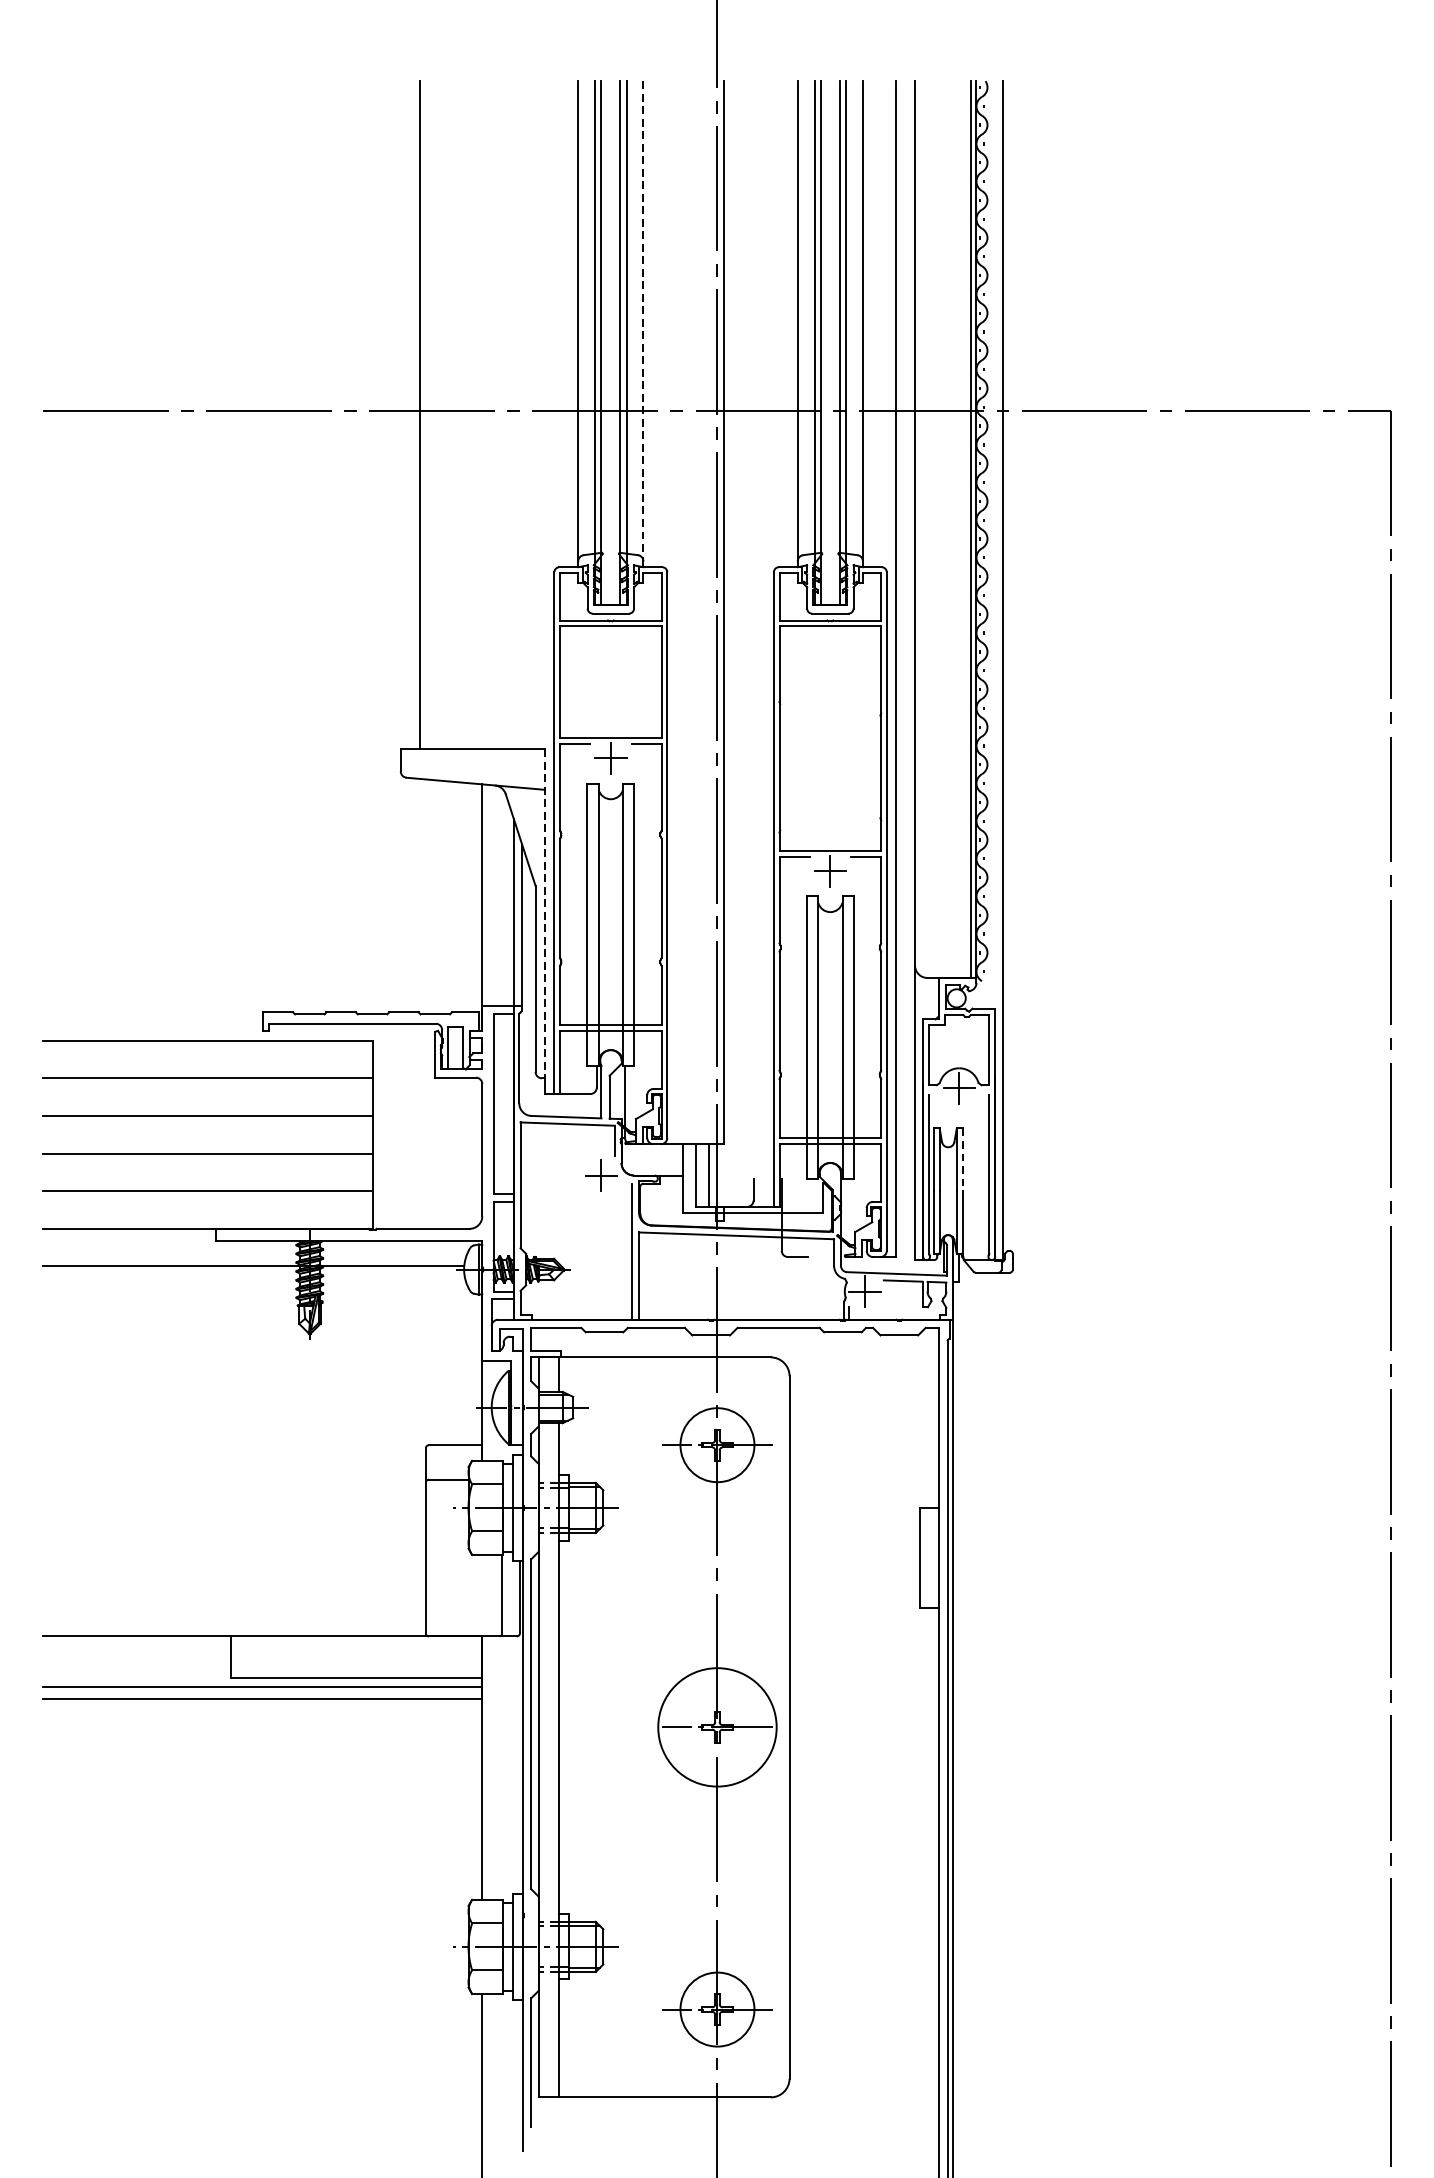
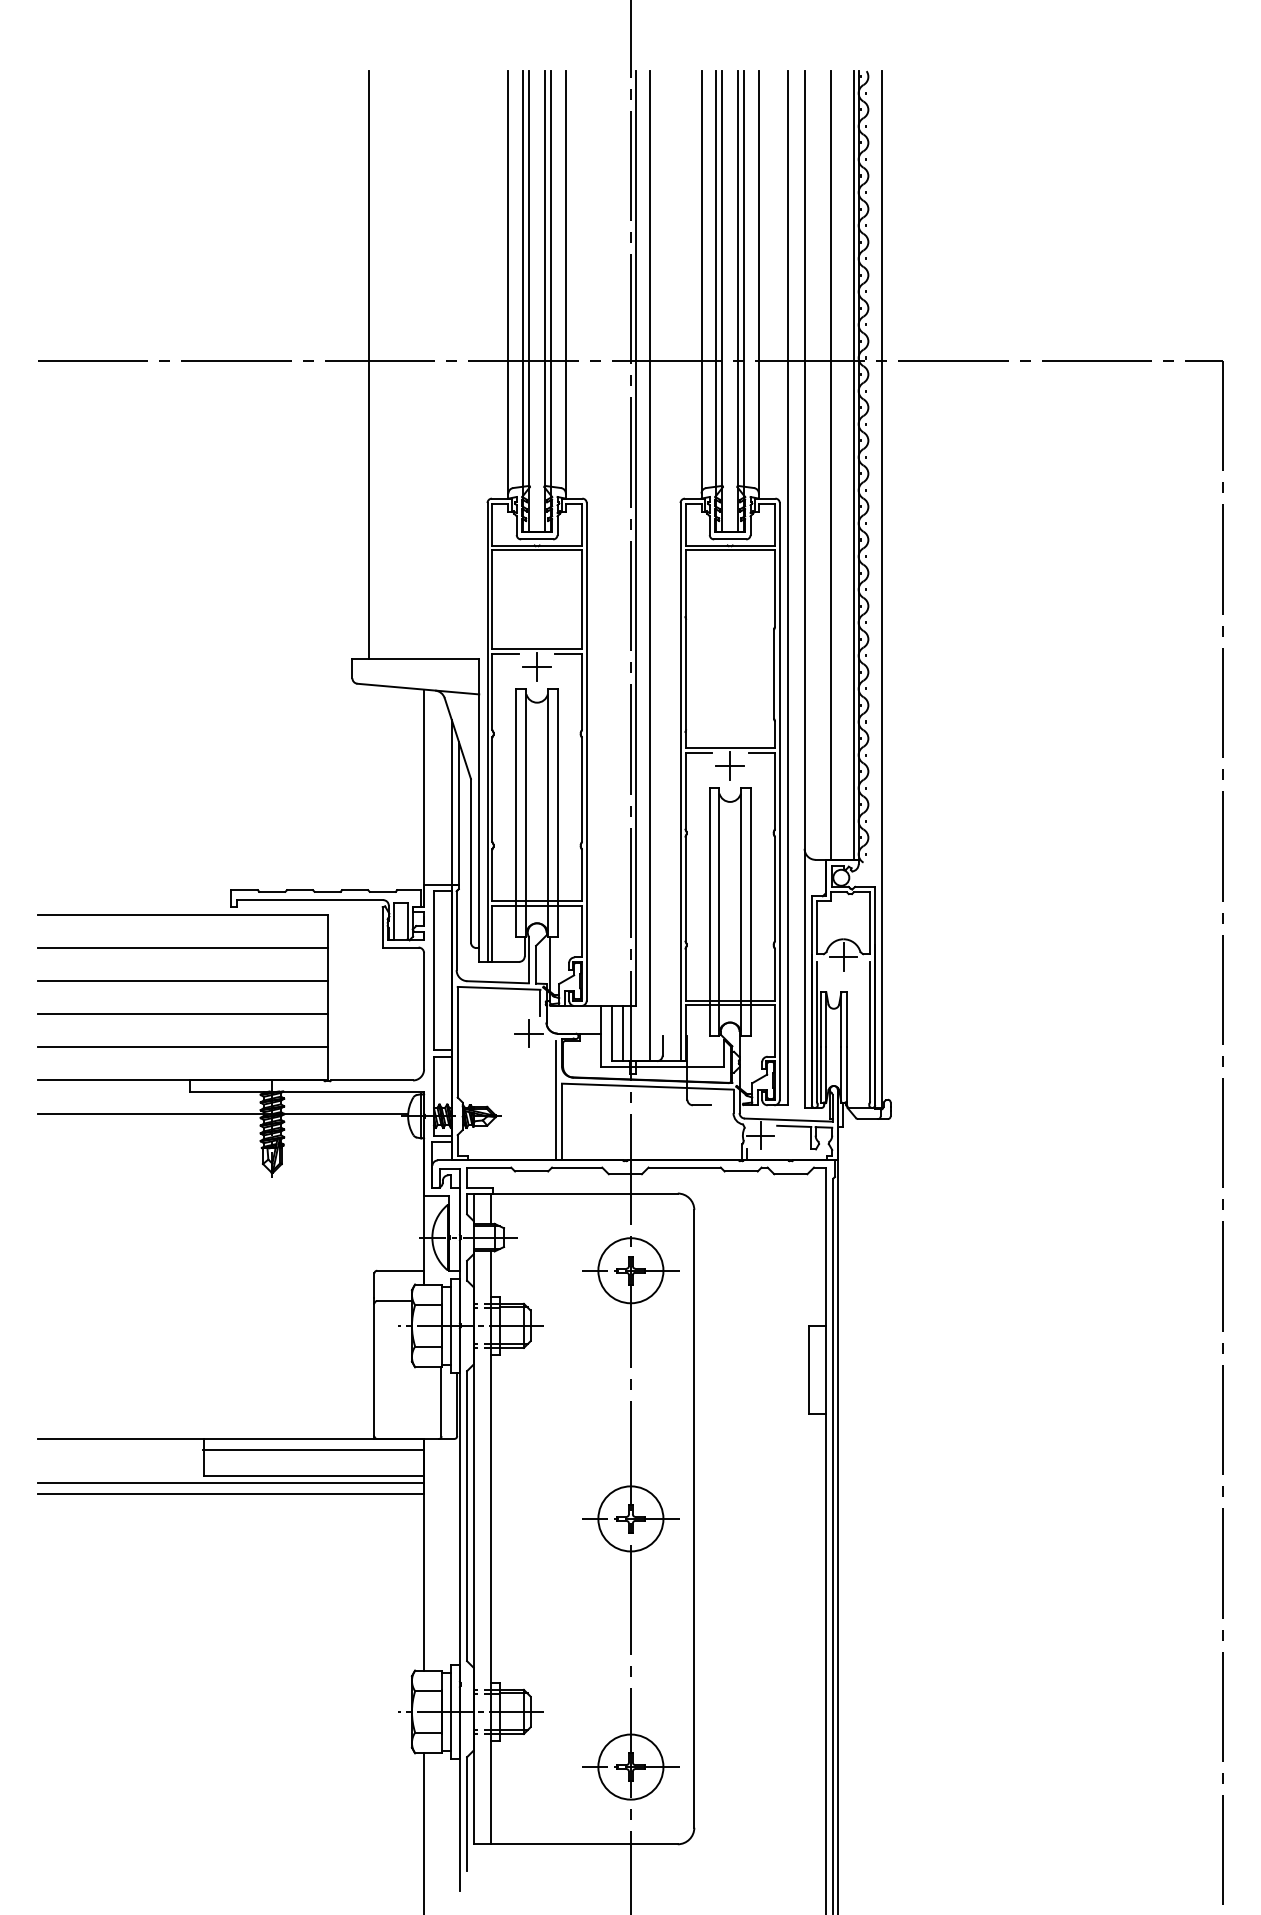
line: (643, 321) -> (565, 282), dashed -> solid
line: (945, 529) -> (831, 465), added
line: (739, 644) -> (650, 566), added
line: (545, 913) -> (479, 803), dashed -> solid
line: (962, 1159) -> (846, 1019), dashed -> solid
line: (356, 1648) -> (313, 1449), added
circle: (717, 1726) -> (630, 1518), size x0.62

